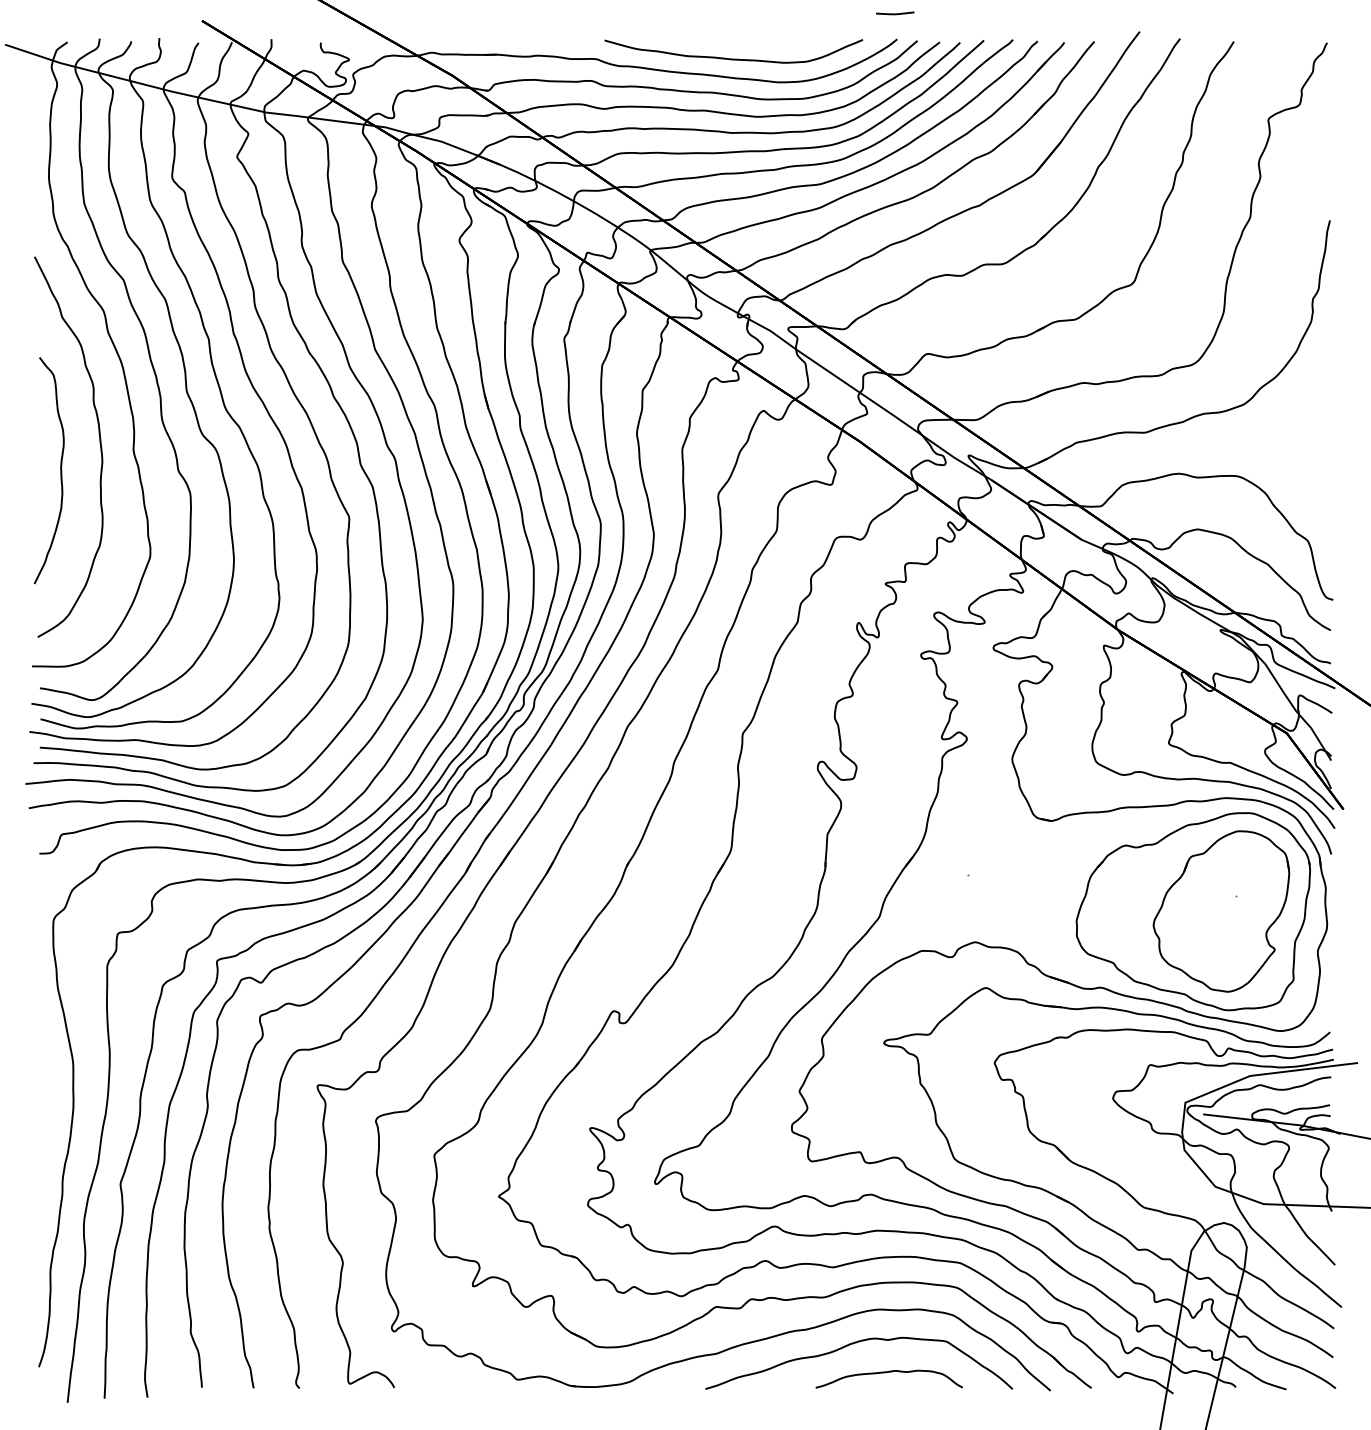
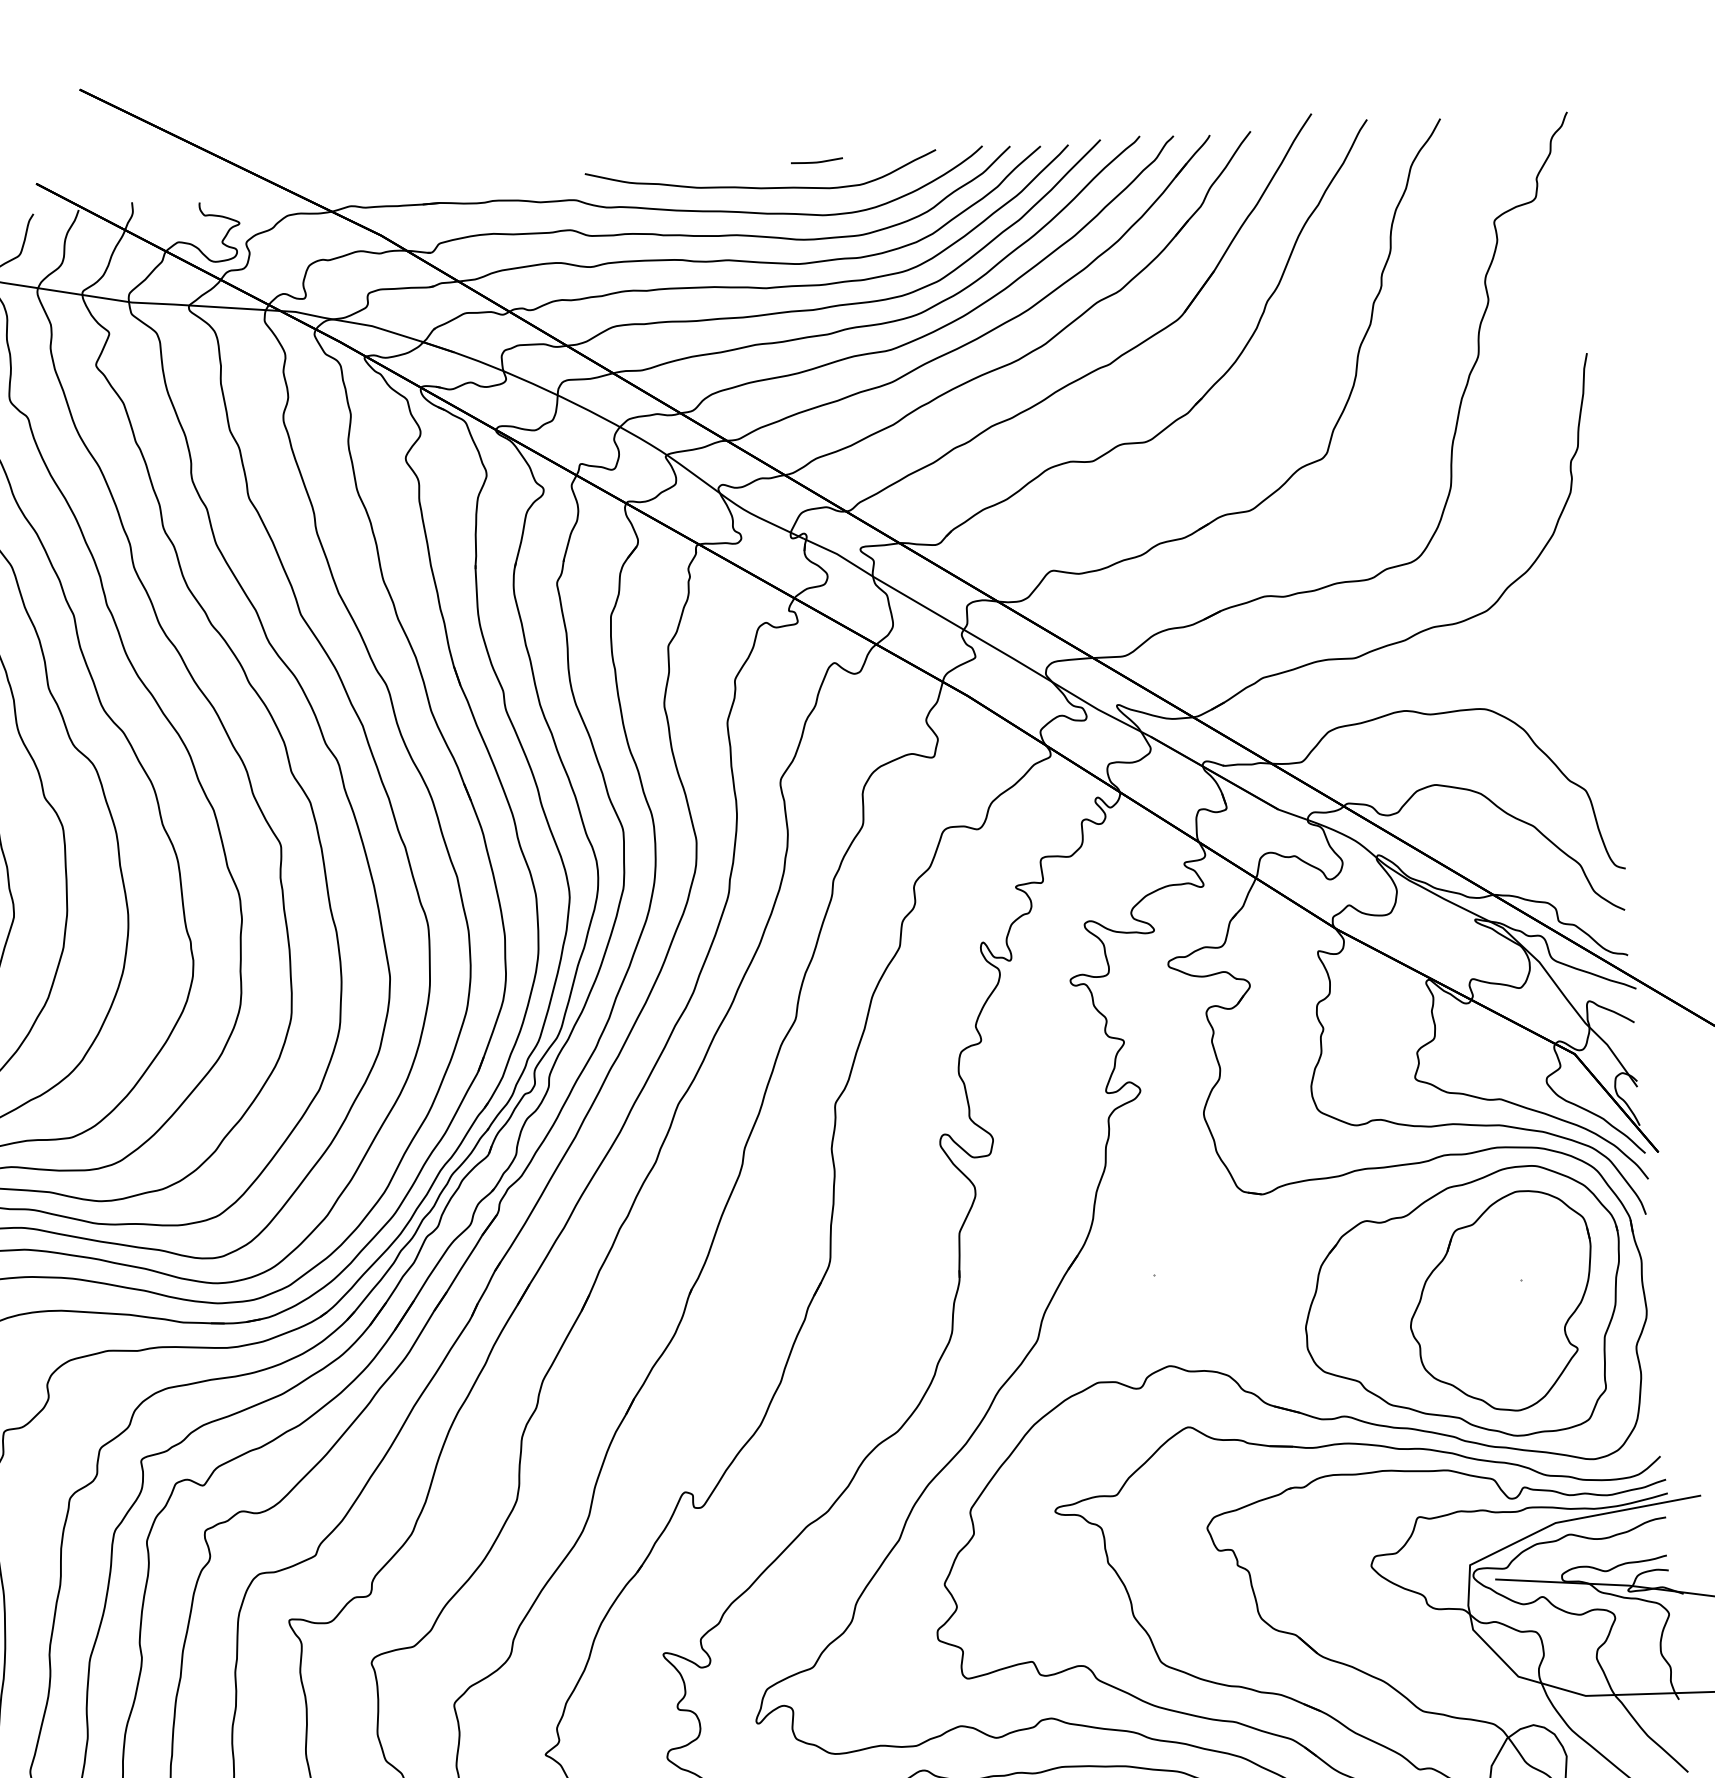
curve: (895, 13) -> (817, 161), moved

